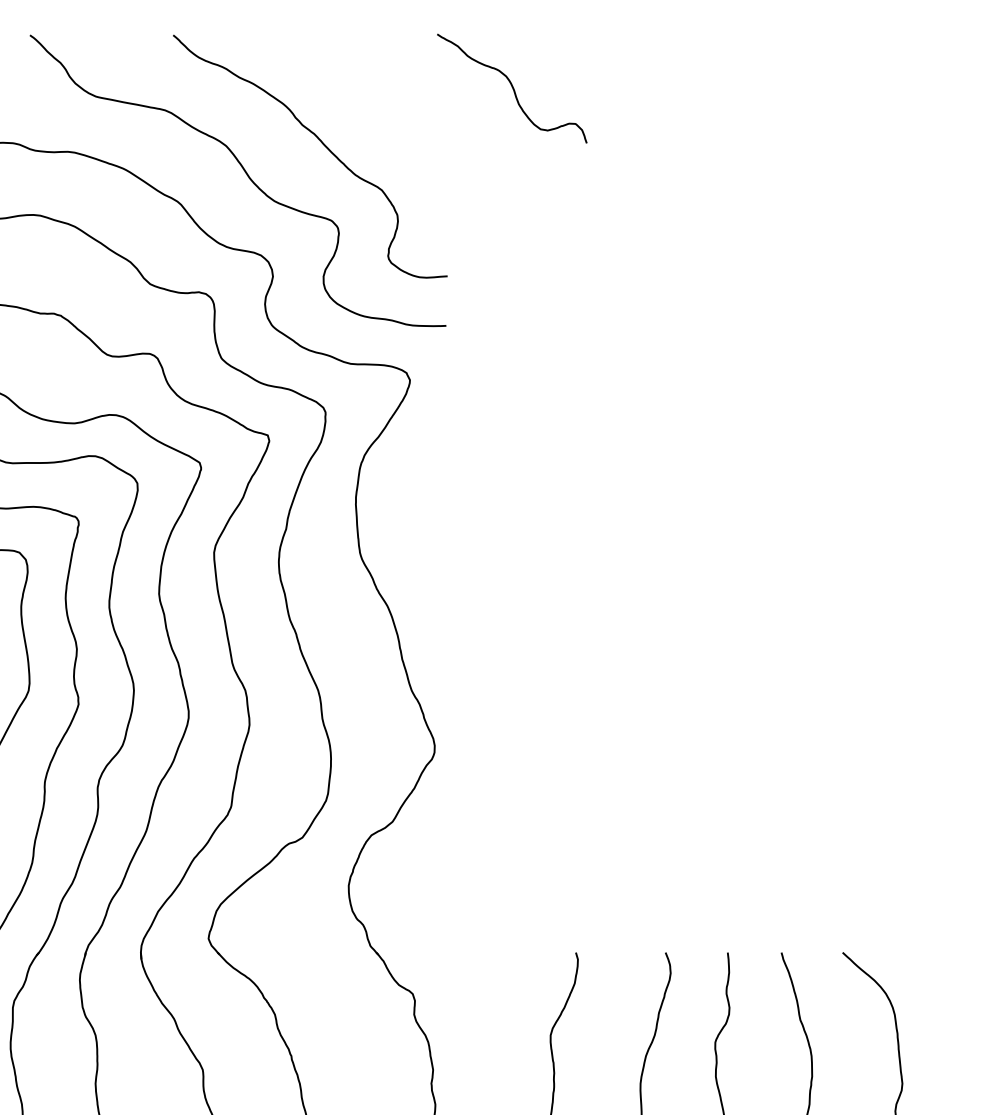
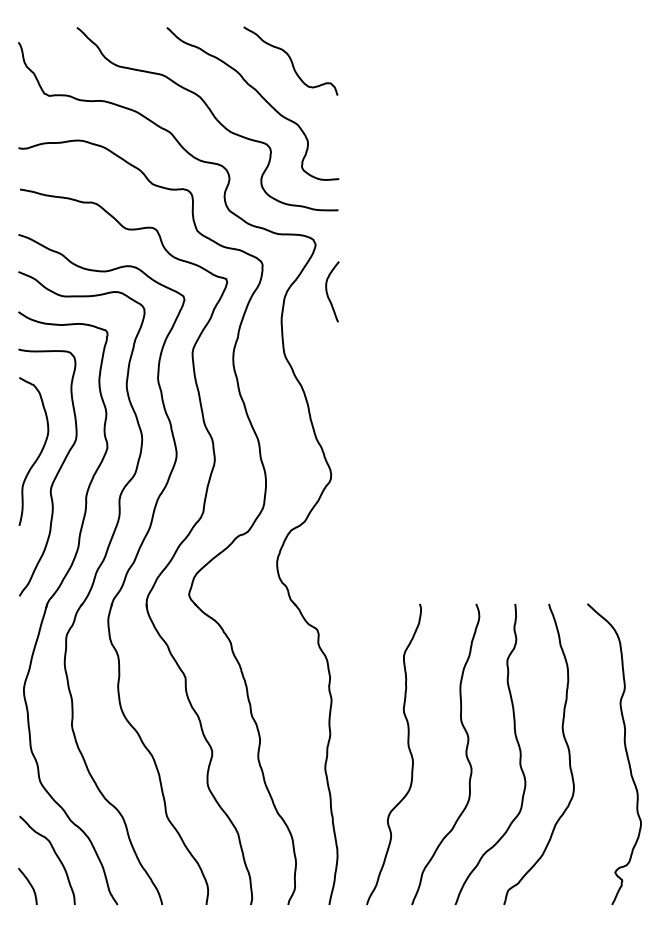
curve: (511, 87) -> (290, 60), moved
curve: (428, 455) -> (327, 291), added

